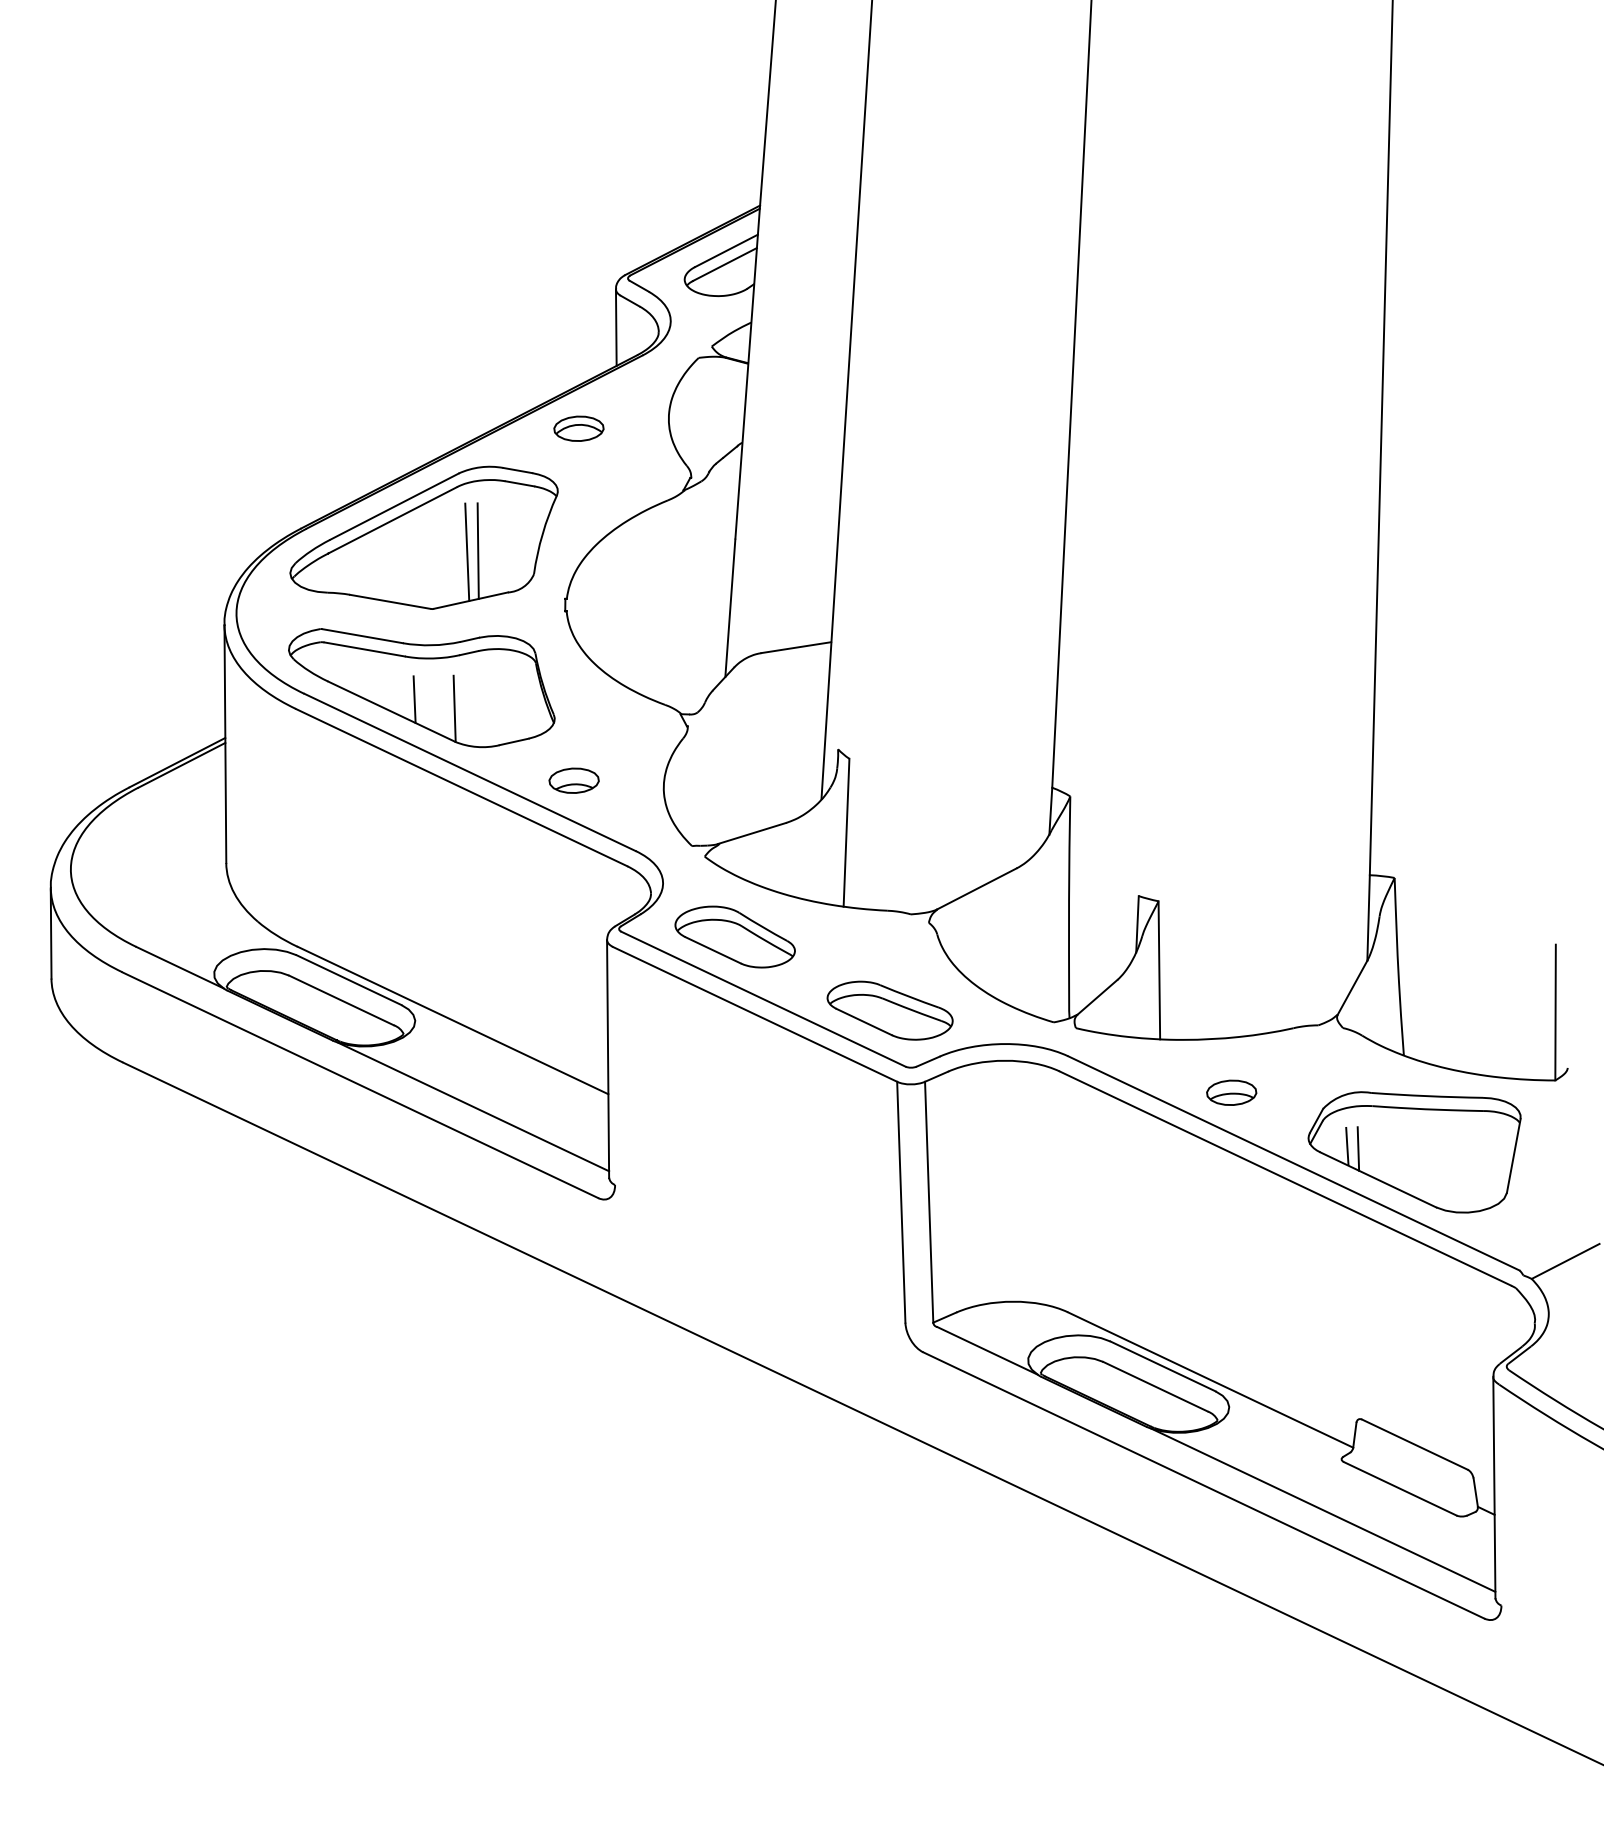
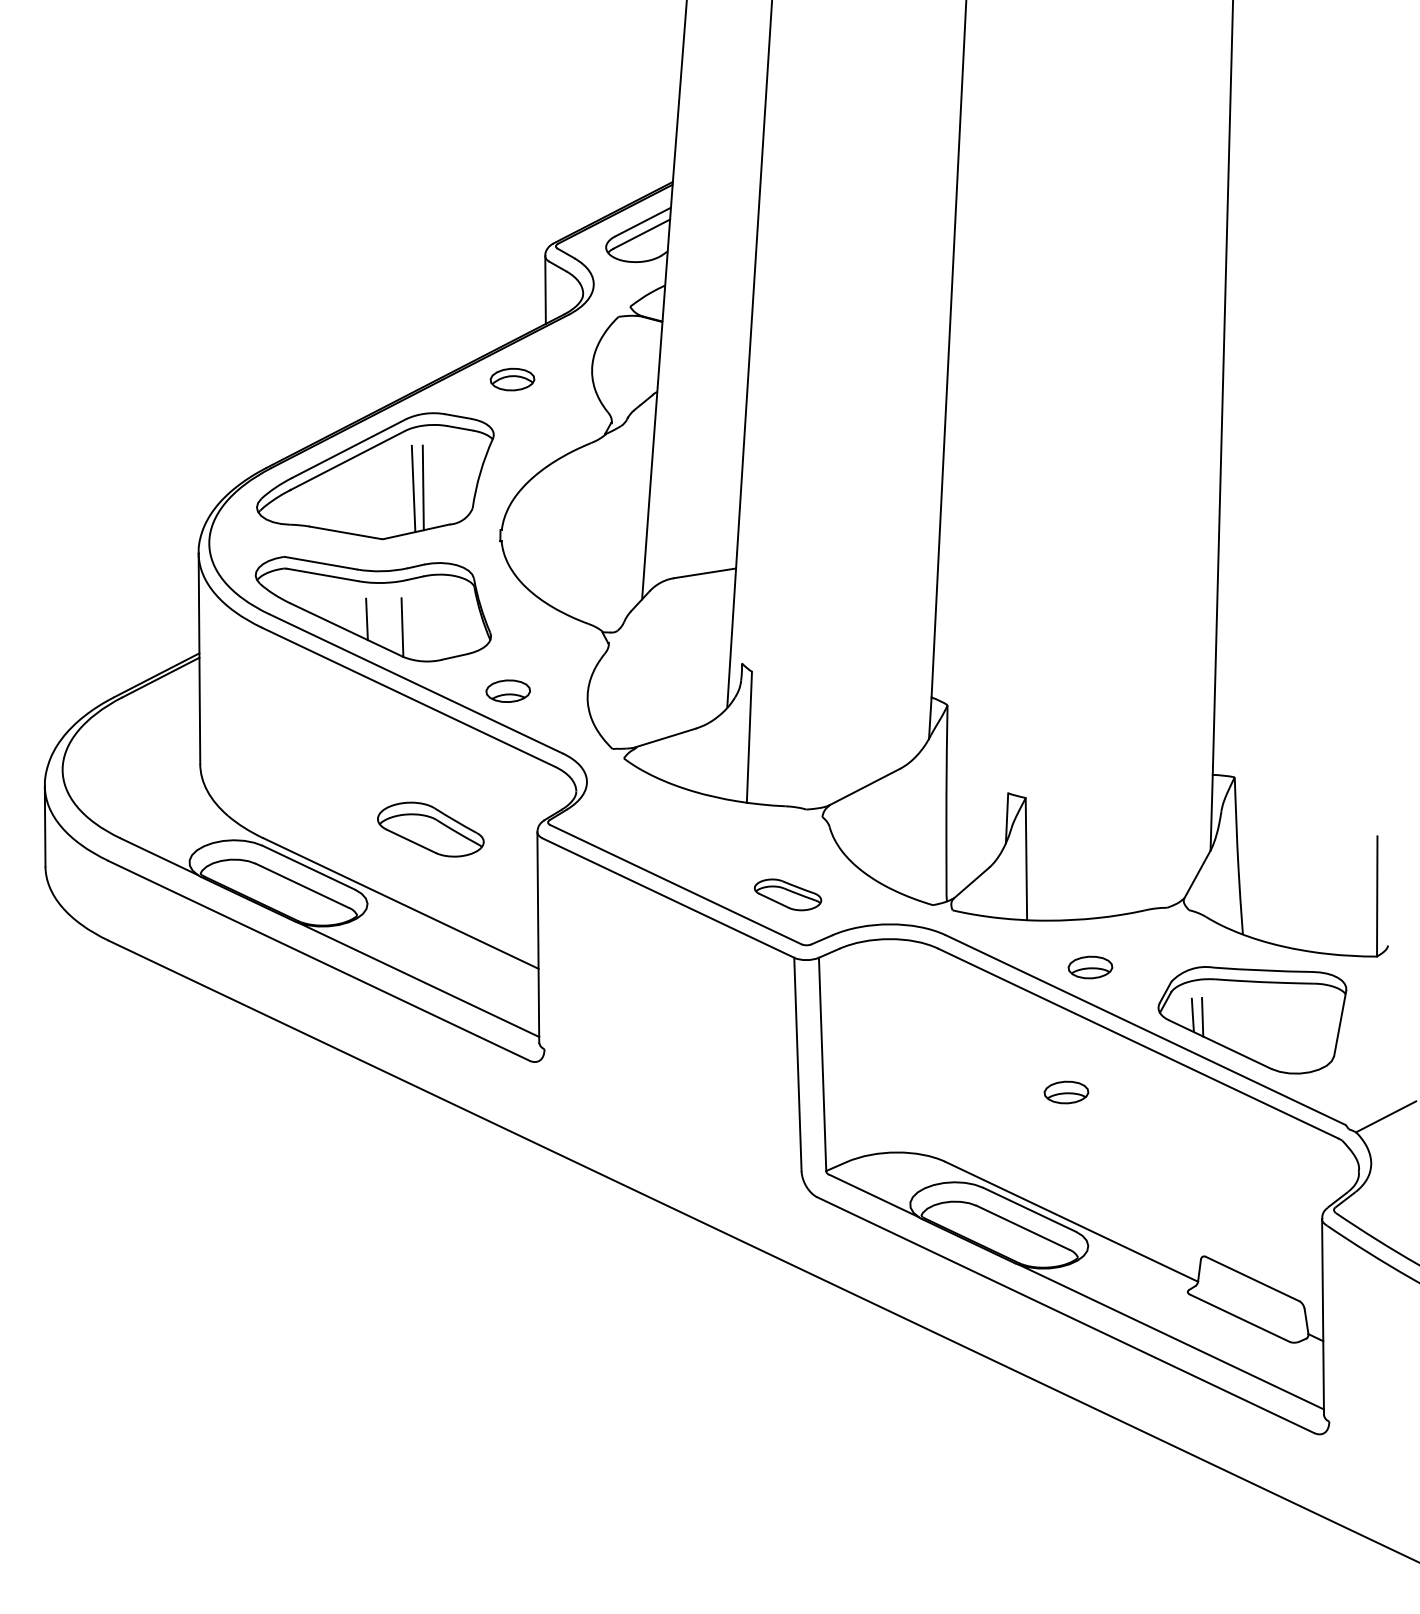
part: (734, 936) -> (430, 829), moved
part: (889, 1010) -> (787, 894), size x0.6
part: (1204, 1233) -> (1066, 1092), added

